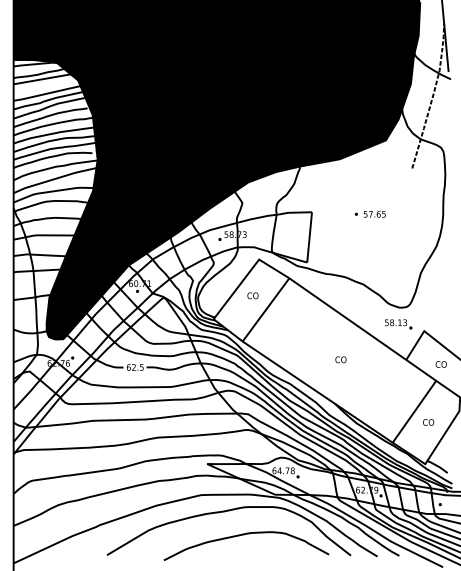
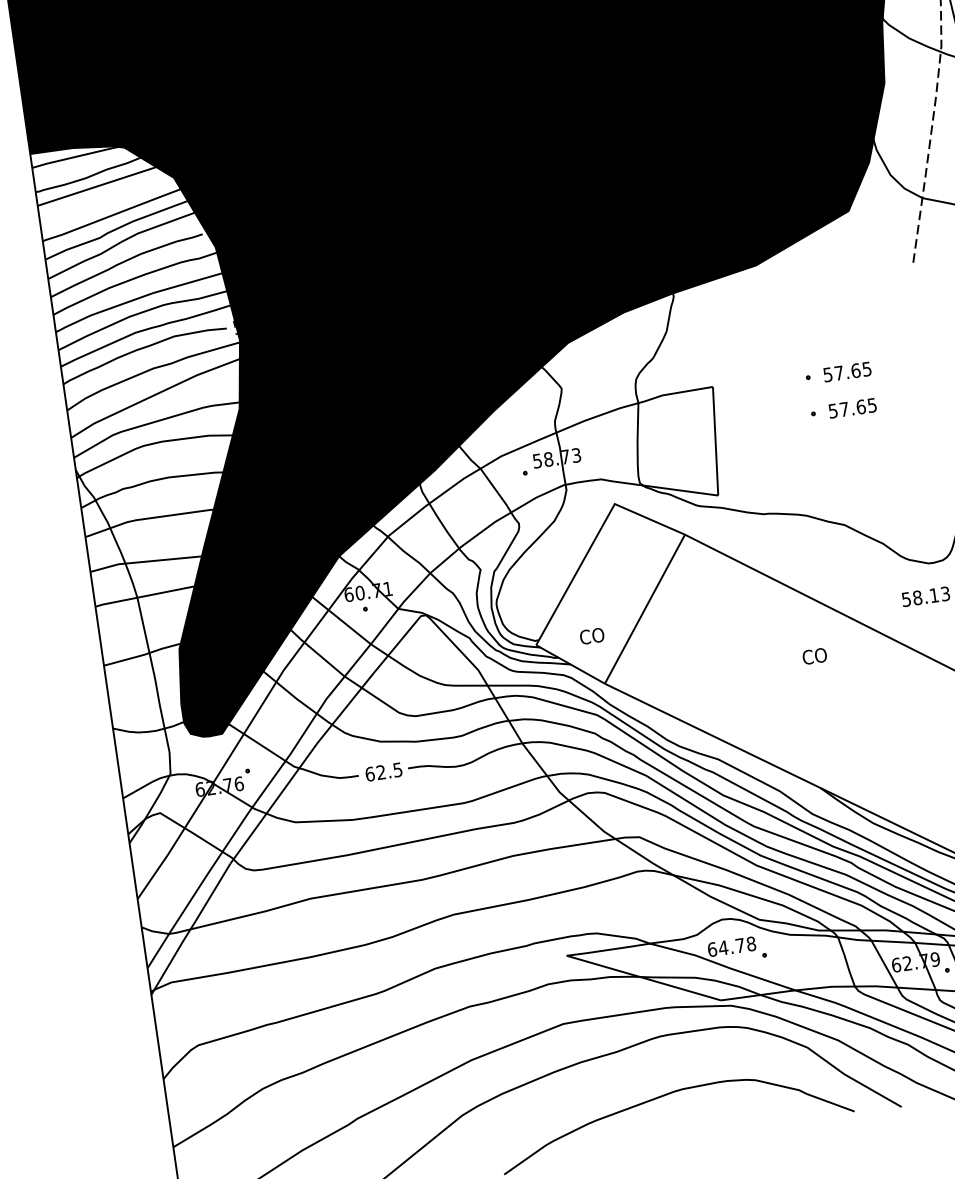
part: (369, 231) -> (841, 410), added
text: (252, 295) -> (591, 635), moved
text: (340, 359) -> (813, 655), moved

